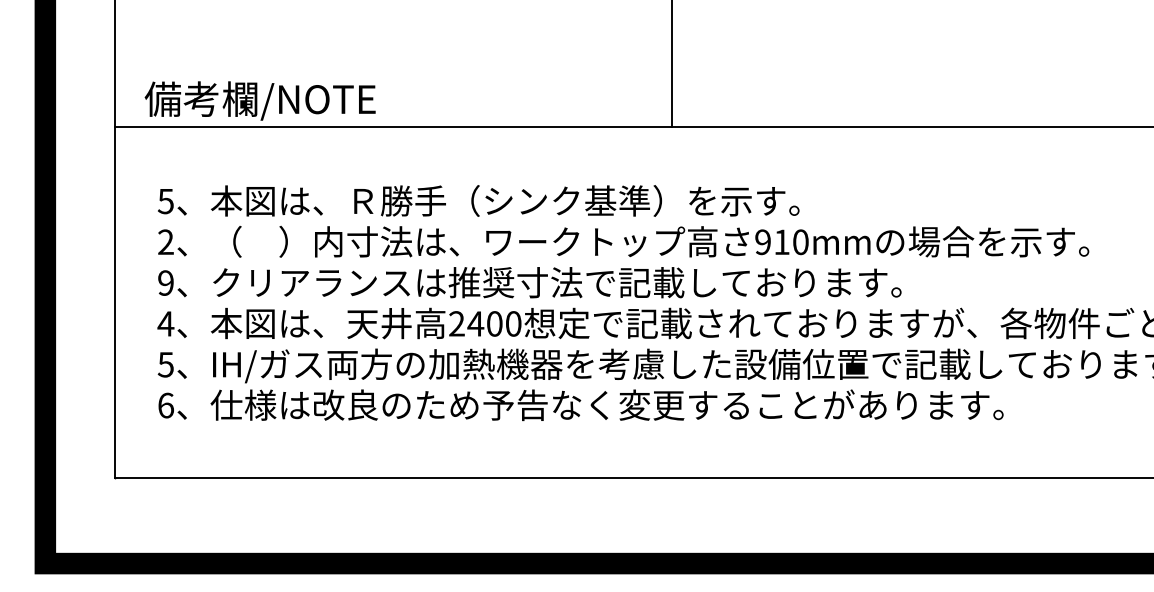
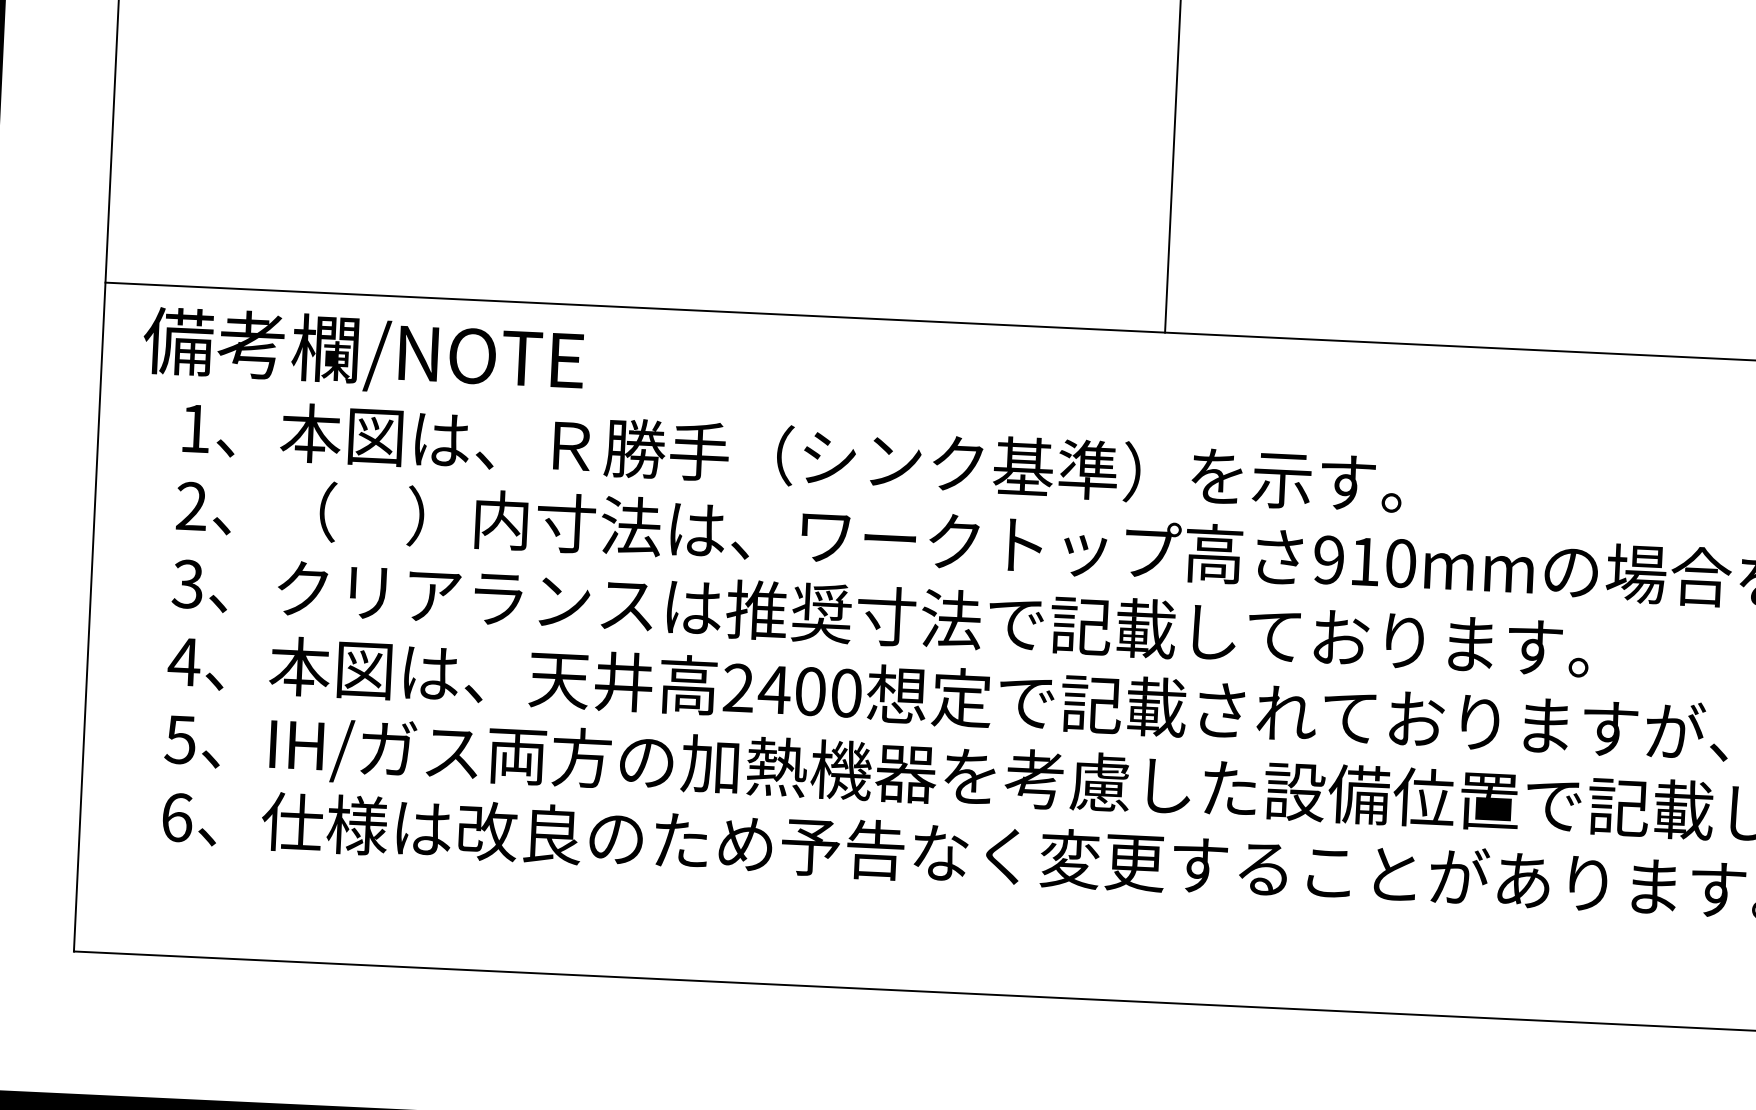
text: (259, 100) -> (362, 352), moved
text: (165, 201) -> (194, 428), 5 -> 1
text: (165, 282) -> (187, 583), 9 -> 3

